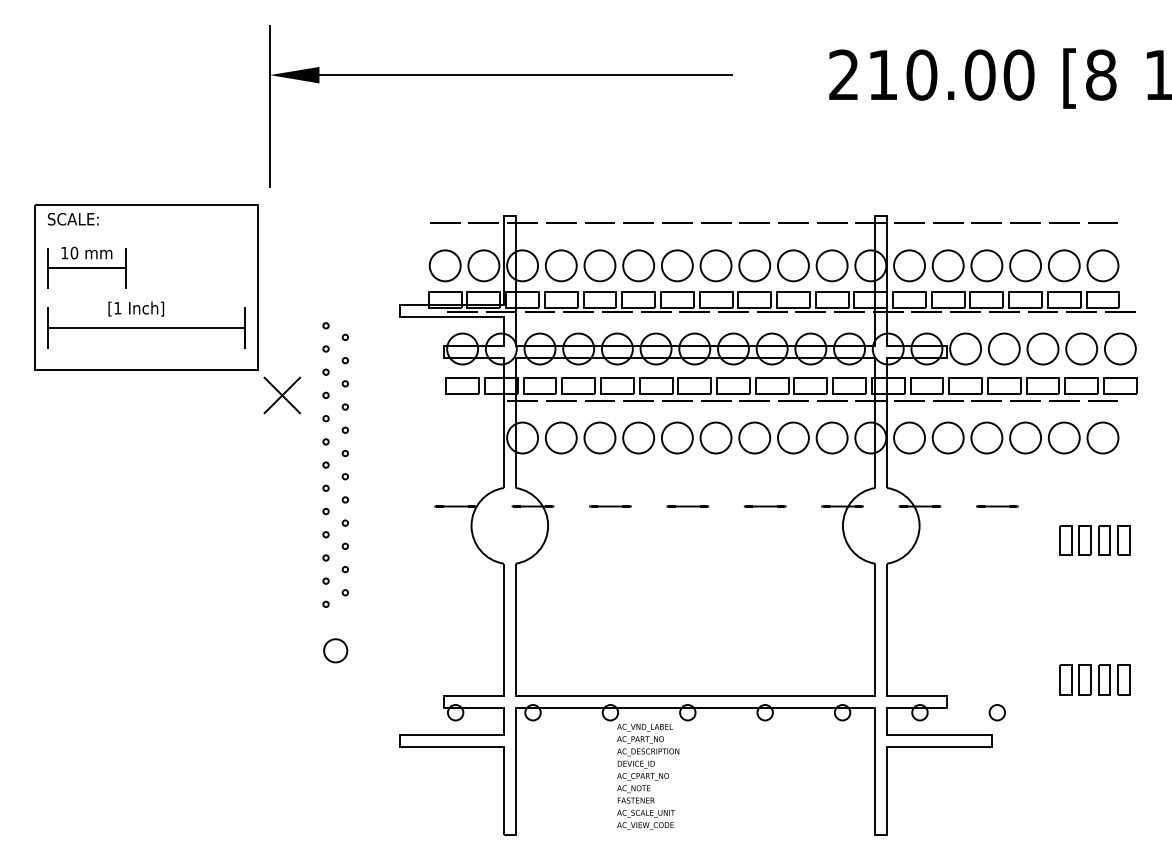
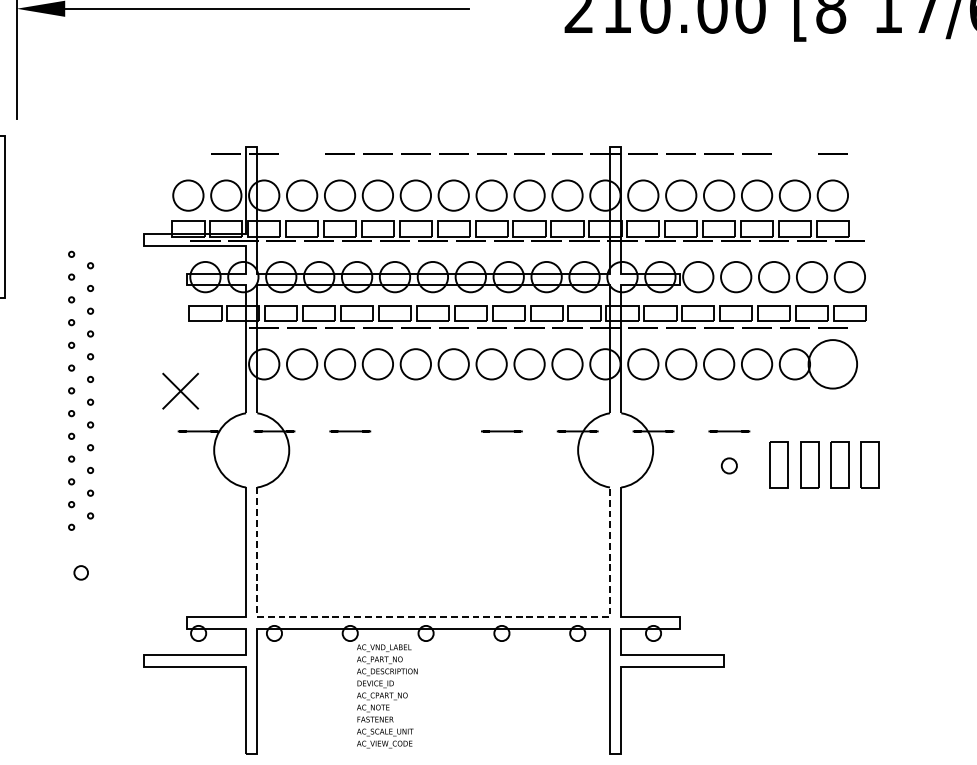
line: (445, 222) -> (188, 153), removed
line: (561, 222) -> (302, 153), removed
line: (1064, 222) -> (795, 153), removed
part: (282, 395) -> (180, 391), moved
circle: (1102, 437) -> (832, 363), size x1.6
line: (687, 506) -> (425, 431), removed
part: (1094, 540) -> (824, 464), size x1.6
circle: (335, 650) -> (80, 572), size x0.6
part: (1094, 679) -> (824, 600), removed
line: (695, 696) -> (433, 617), solid -> dashed
circle: (996, 712) -> (728, 465), moved

